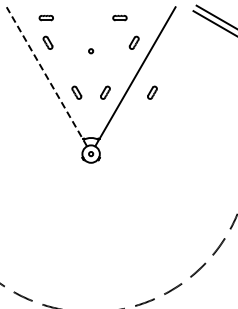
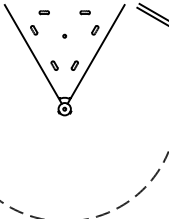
part: (45, 18) -> (43, 13), moved
line: (46, 76) -> (33, 54), dashed -> solid
part: (152, 92) -> (108, 65), removed

